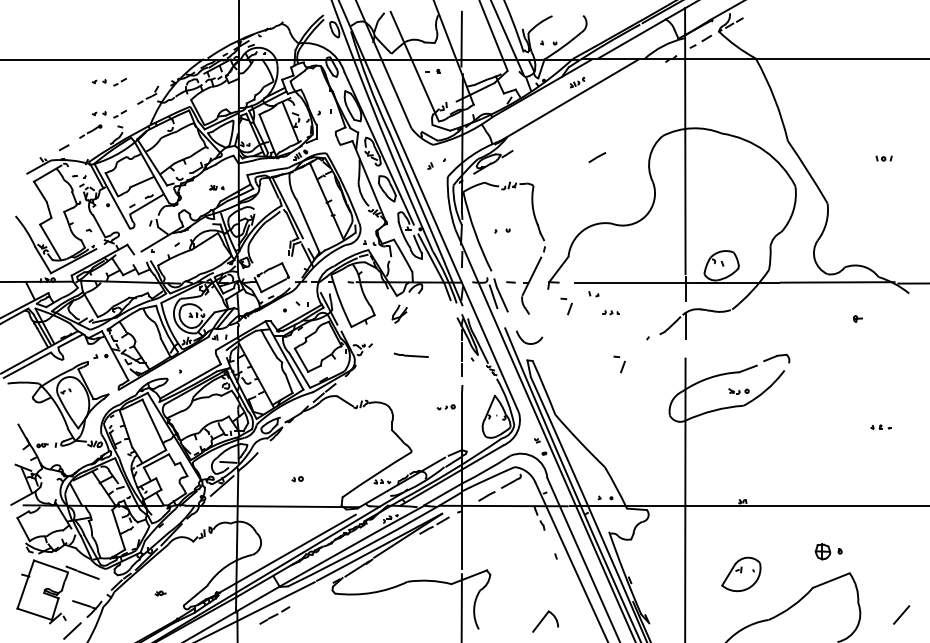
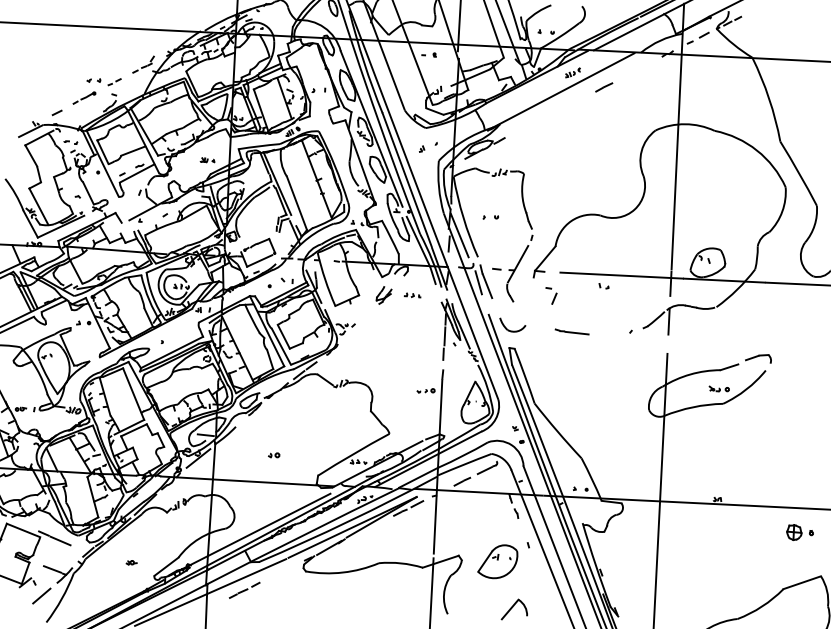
part: (109, 81) -> (105, 48), removed
line: (597, 157) -> (604, 87), moved
line: (472, 250) -> (459, 235), added
part: (593, 294) -> (603, 286), moved
part: (610, 312) -> (411, 295), moved
part: (410, 354) -> (571, 331), moved
part: (619, 364) -> (601, 356), removed
part: (828, 551) -> (799, 532), moved
part: (741, 574) -> (498, 561), moved

